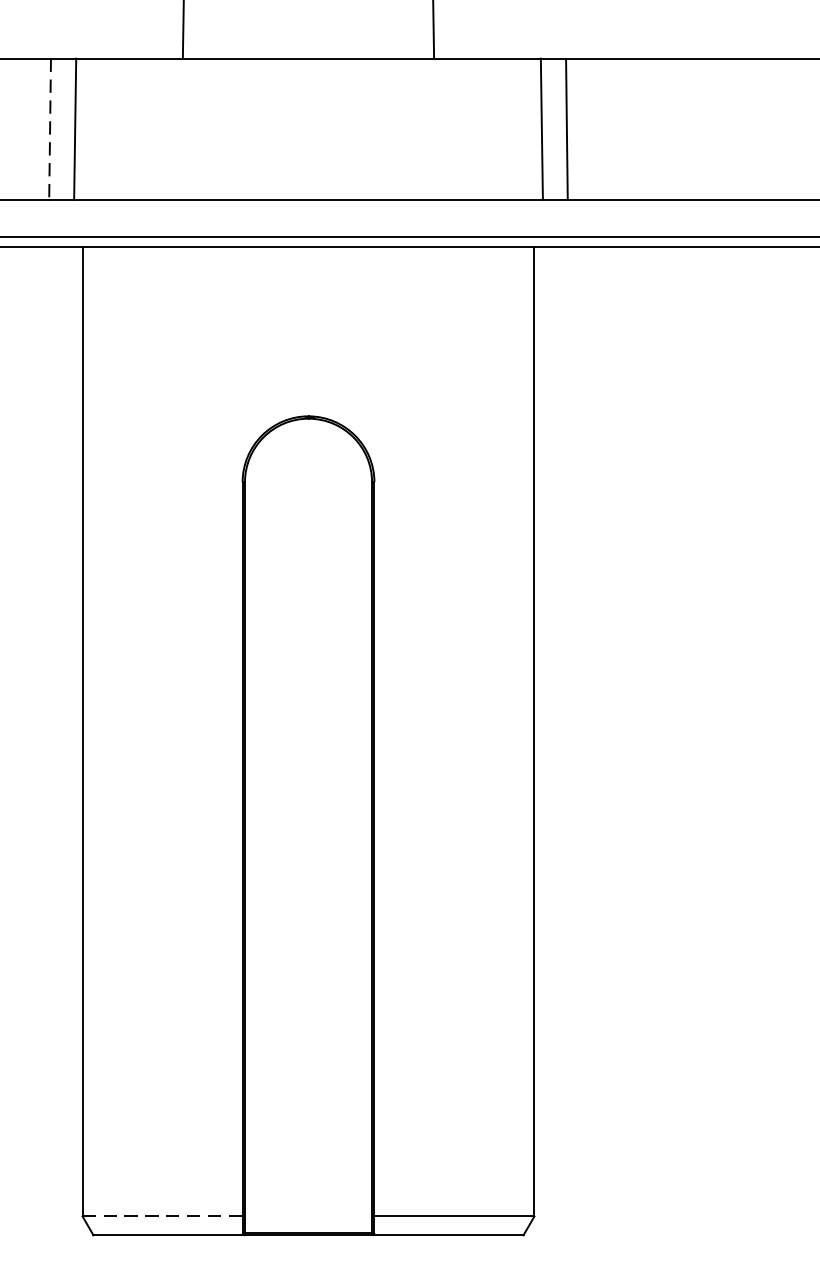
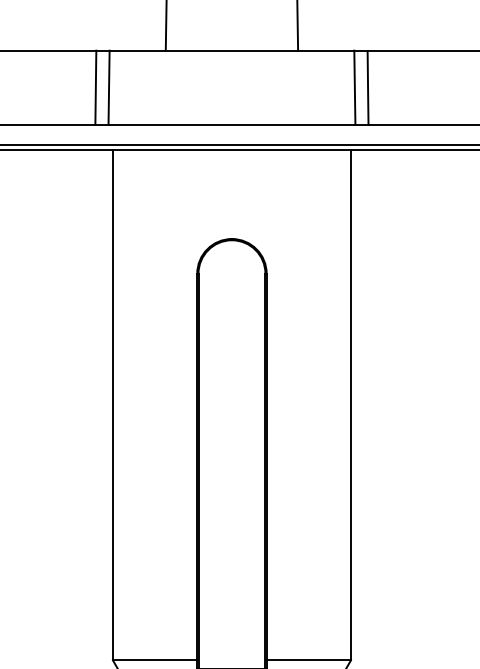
line: (49, 130) -> (95, 88), dashed -> solid
line: (163, 1216) -> (155, 660), dashed -> solid

